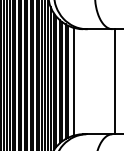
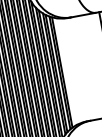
line: (73, 81) -> (67, 71), removed

